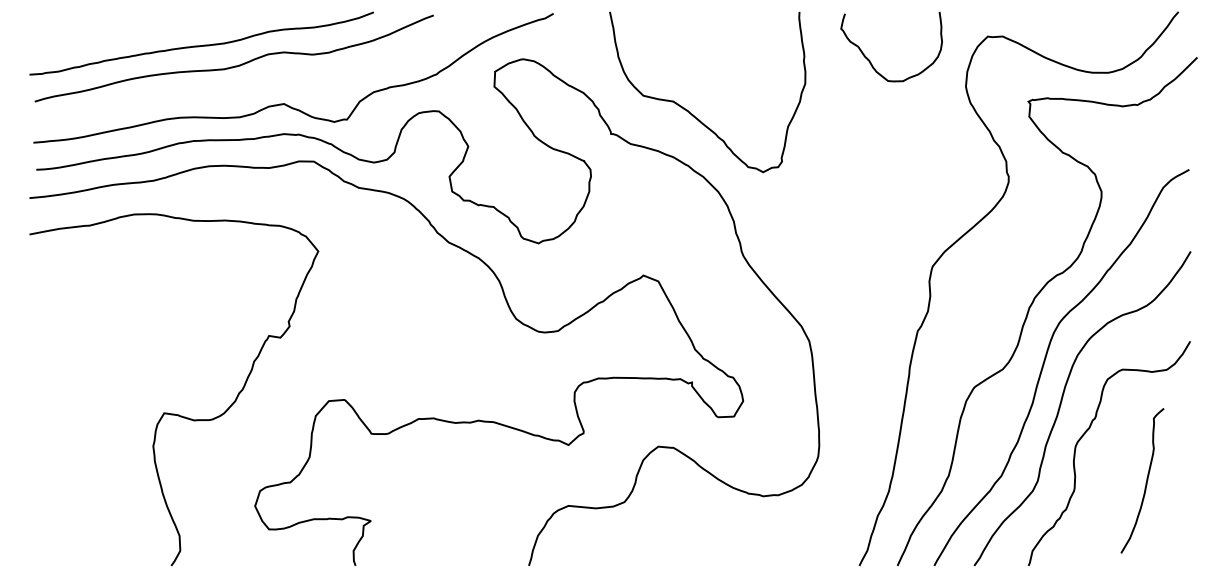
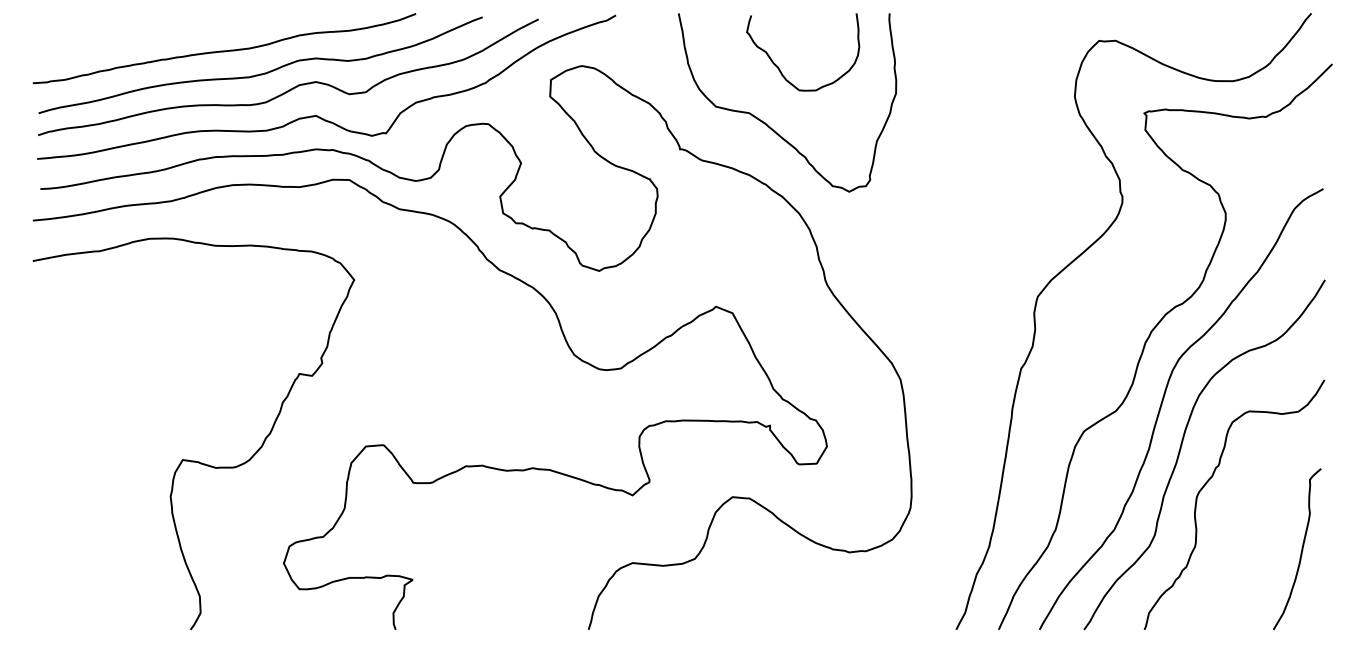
curve: (870, 60) -> (779, 67), moved
curve: (264, 77) -> (294, 86), added
curve: (1146, 481) -> (1301, 549), moved

